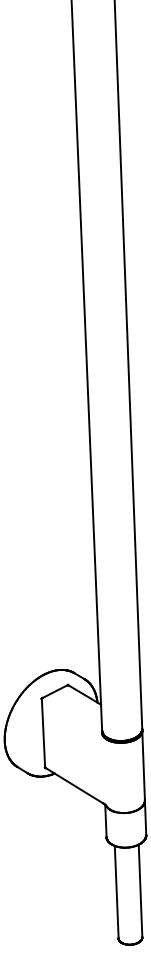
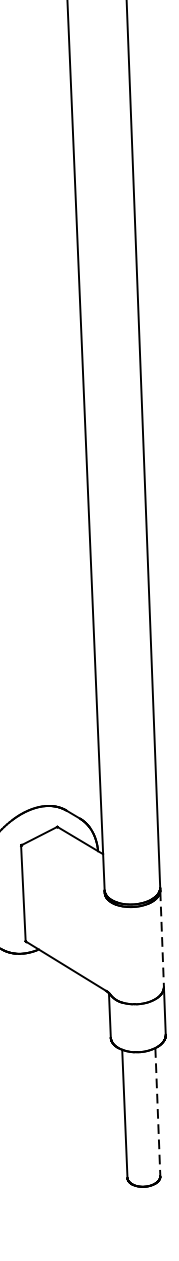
line: (143, 766) -> (161, 939), solid -> dashed
line: (140, 891) -> (157, 1112), solid -> dashed

